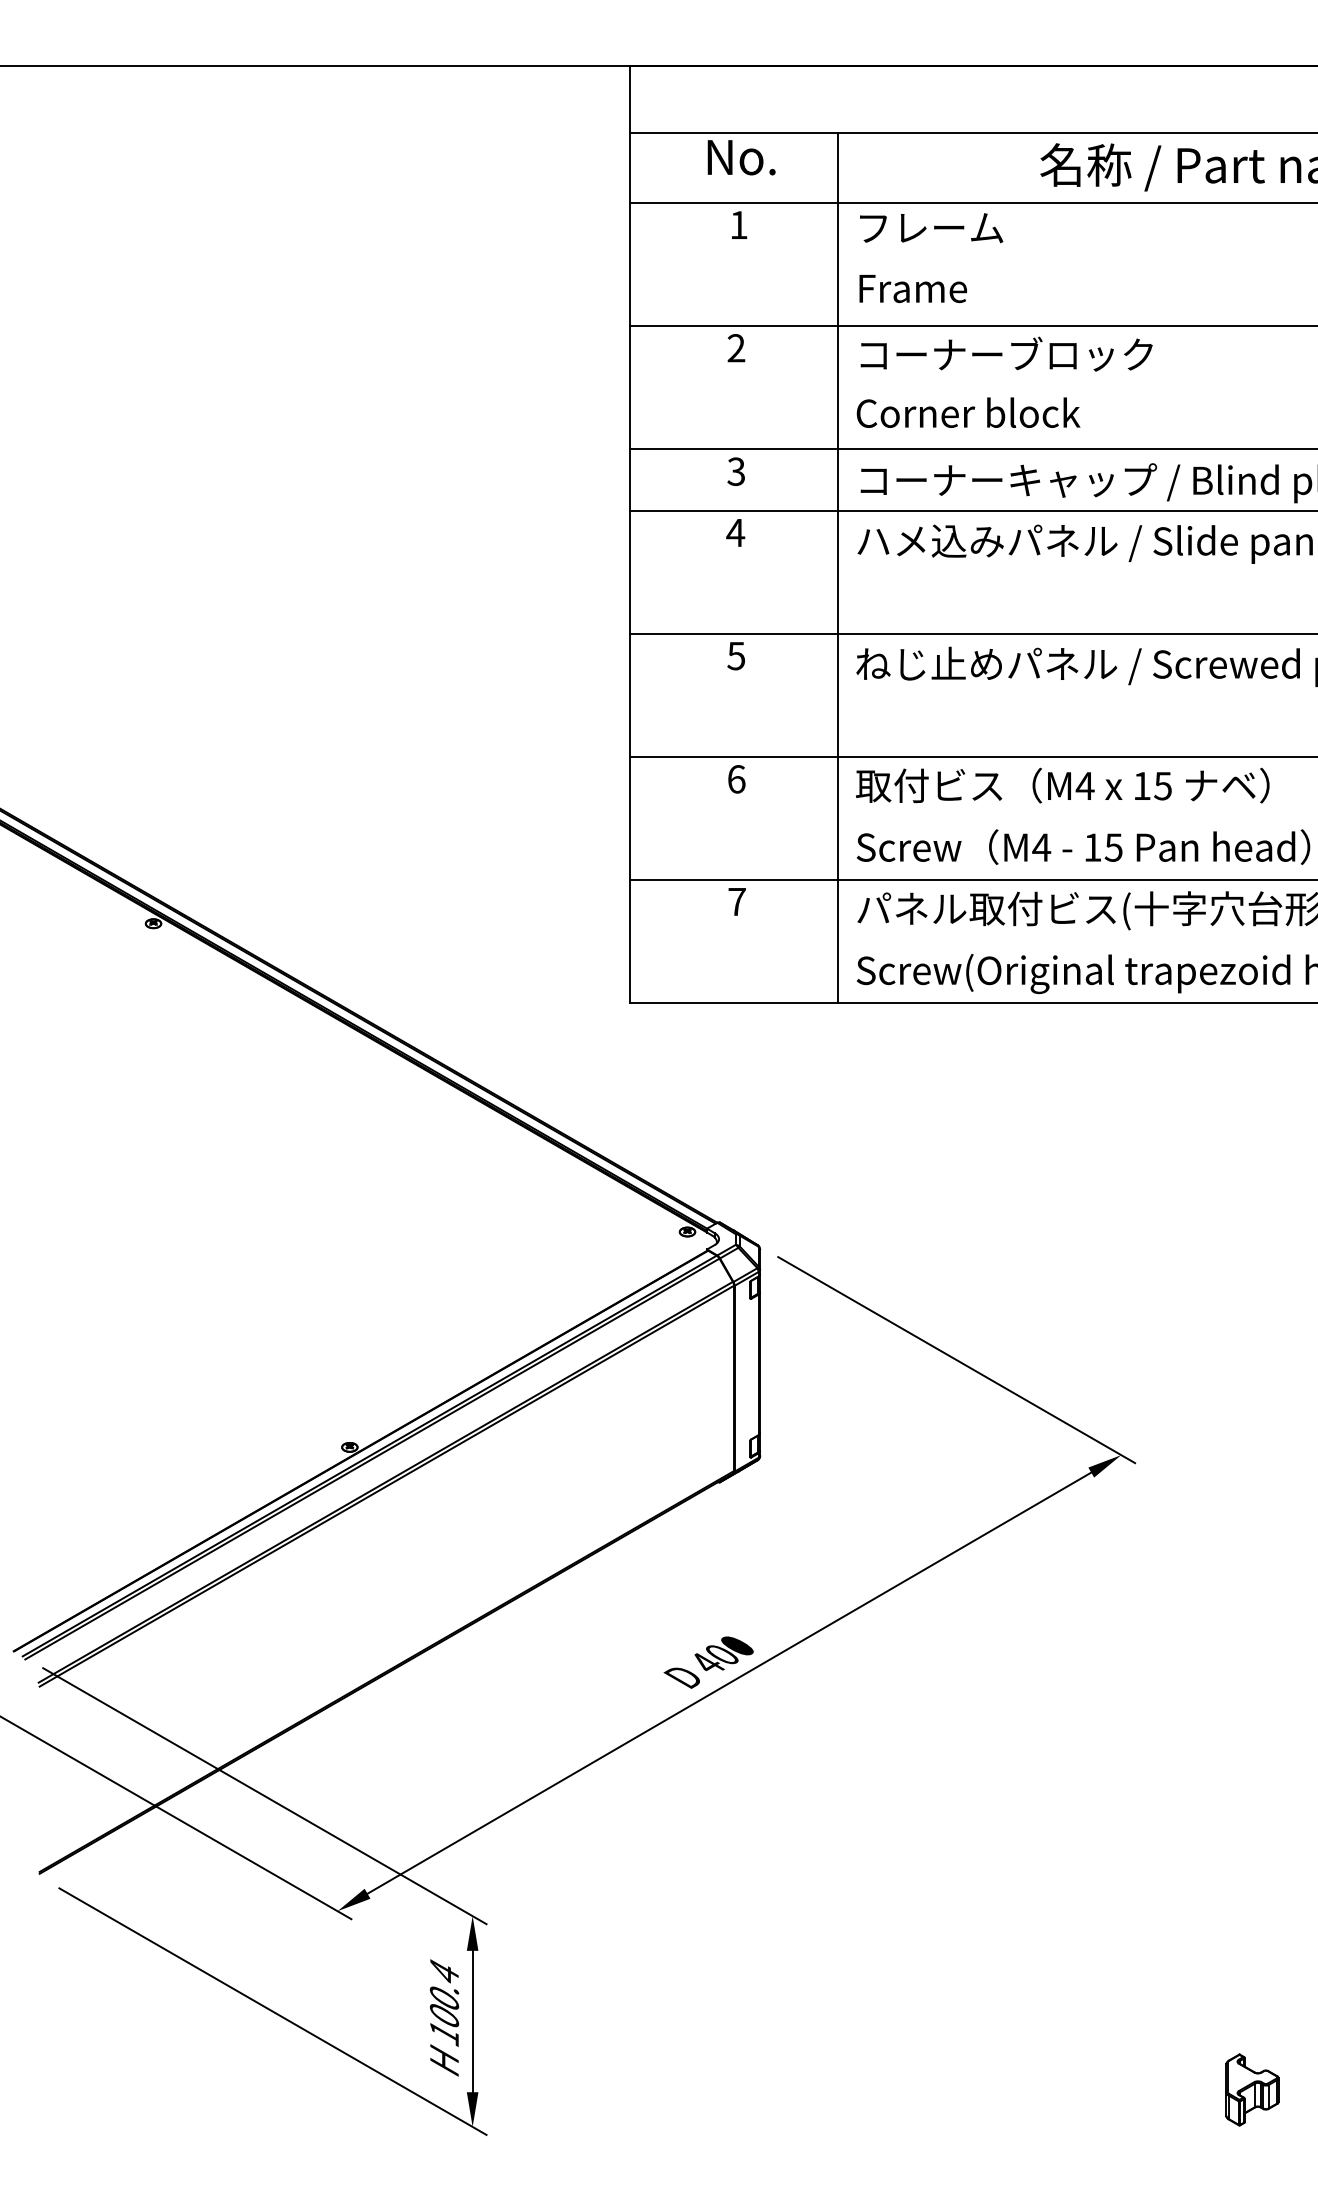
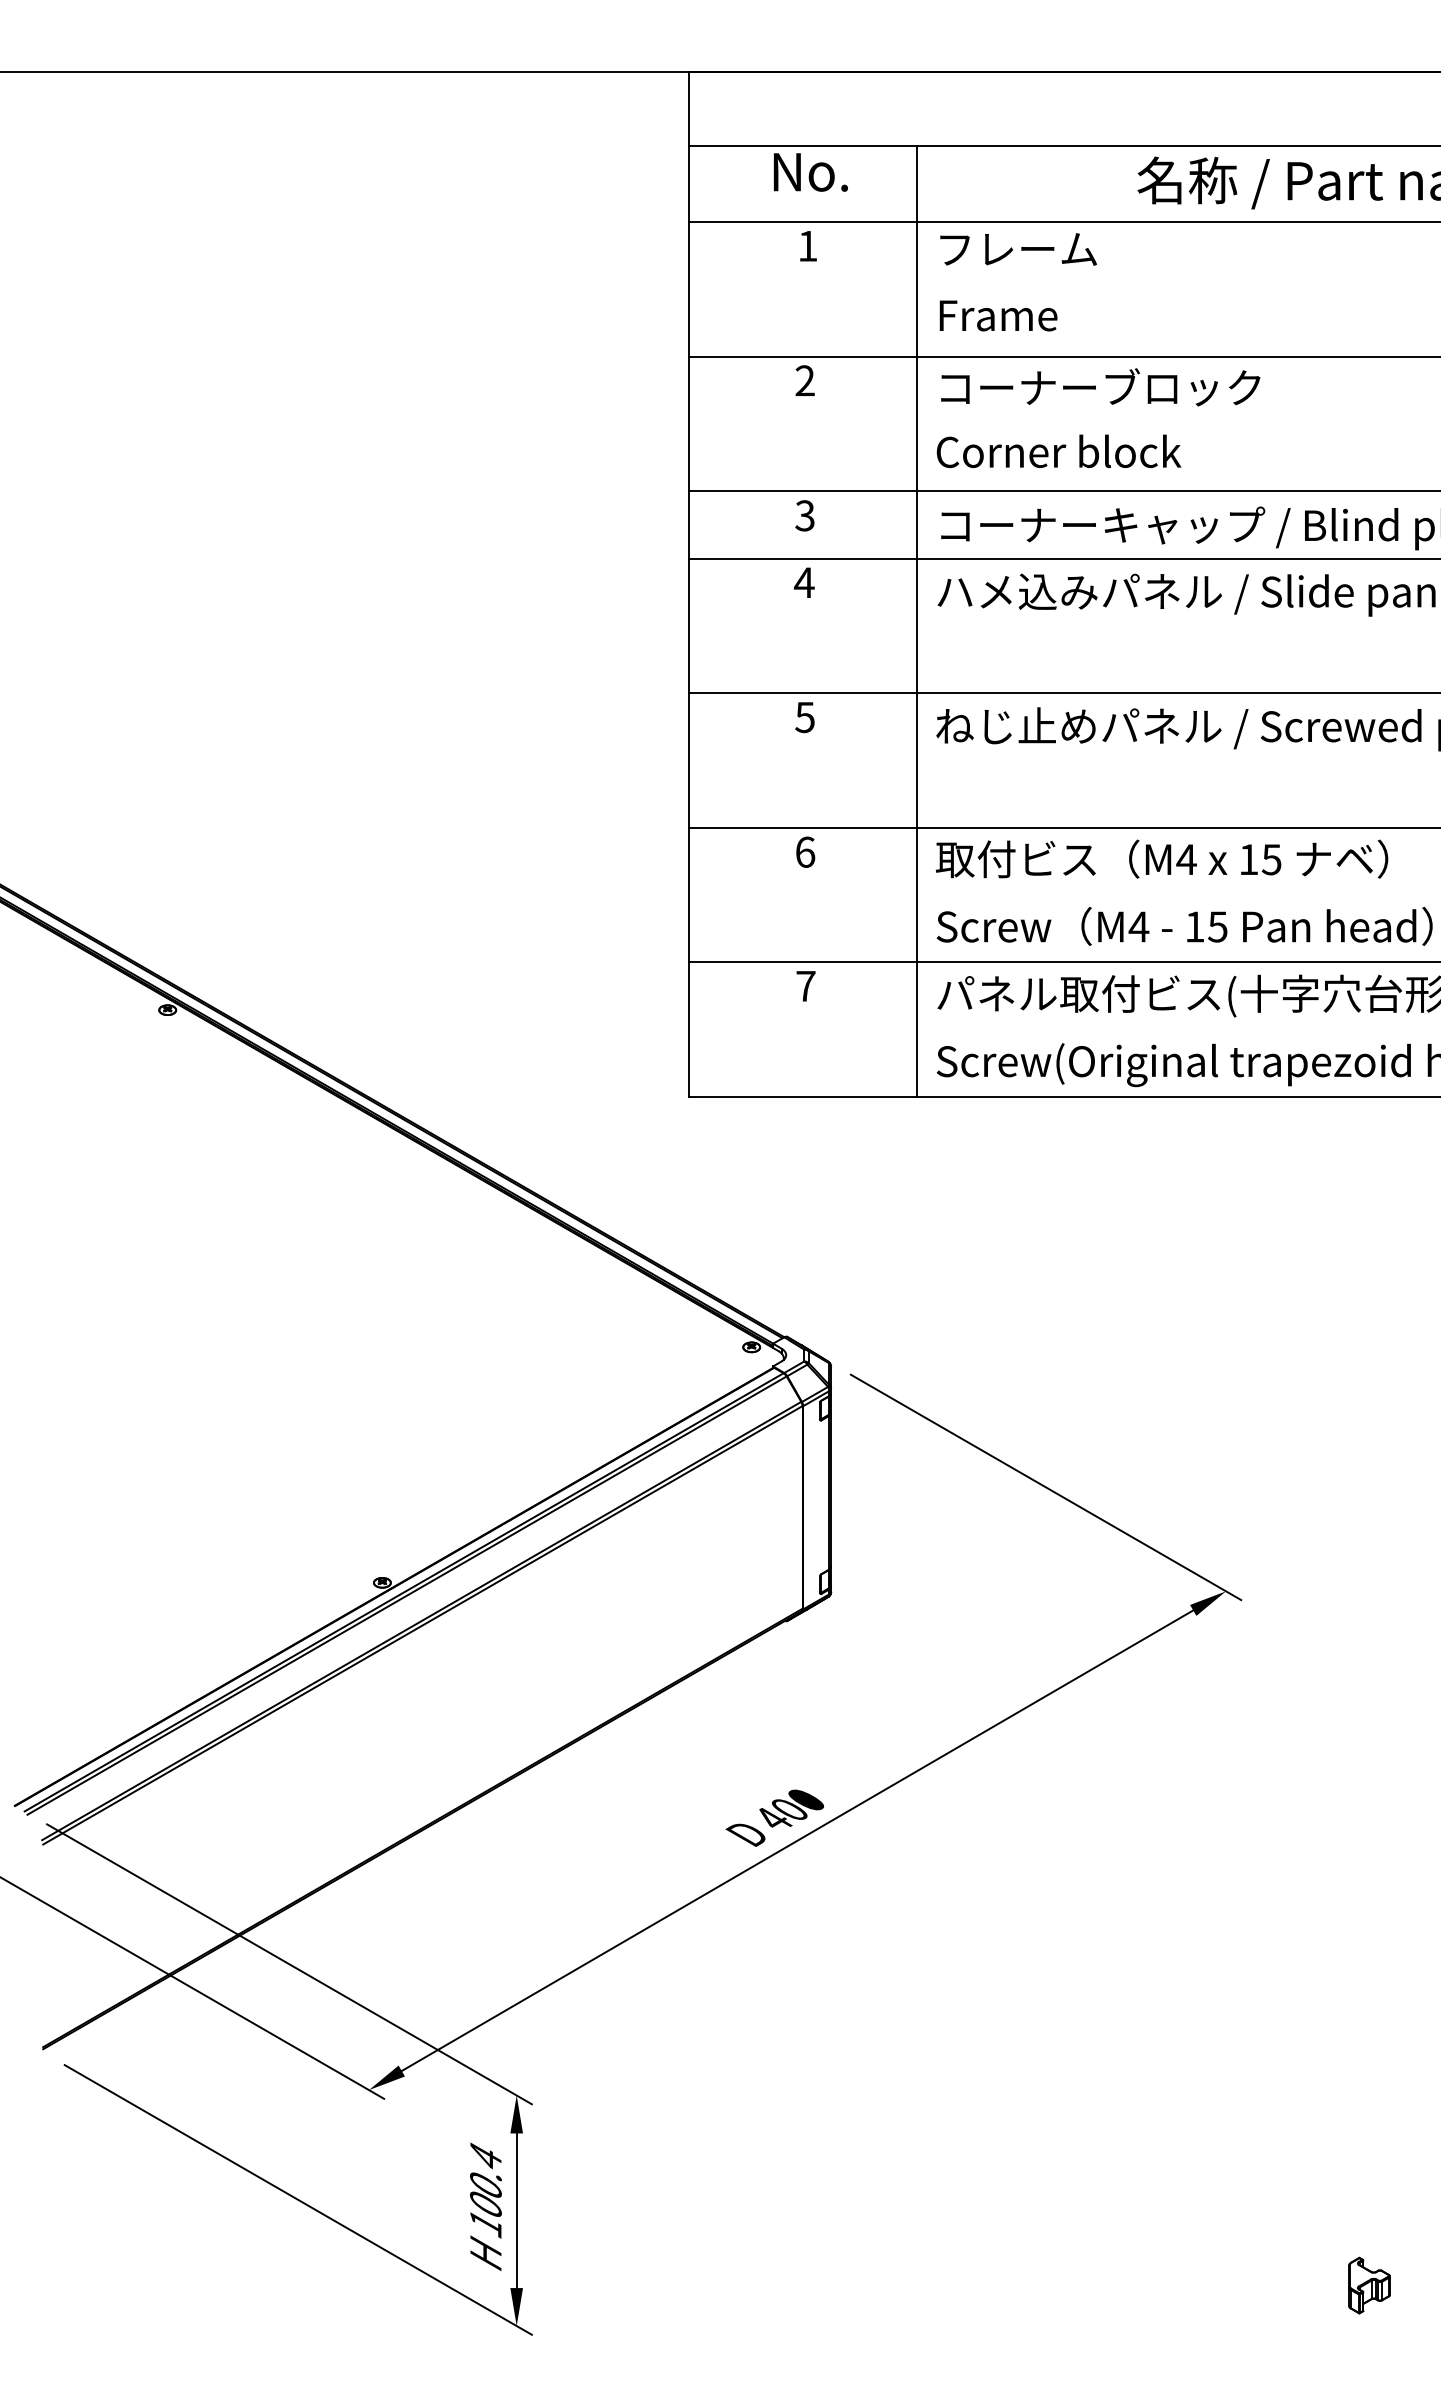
part: (1252, 2089) -> (1369, 2285), size x0.71

